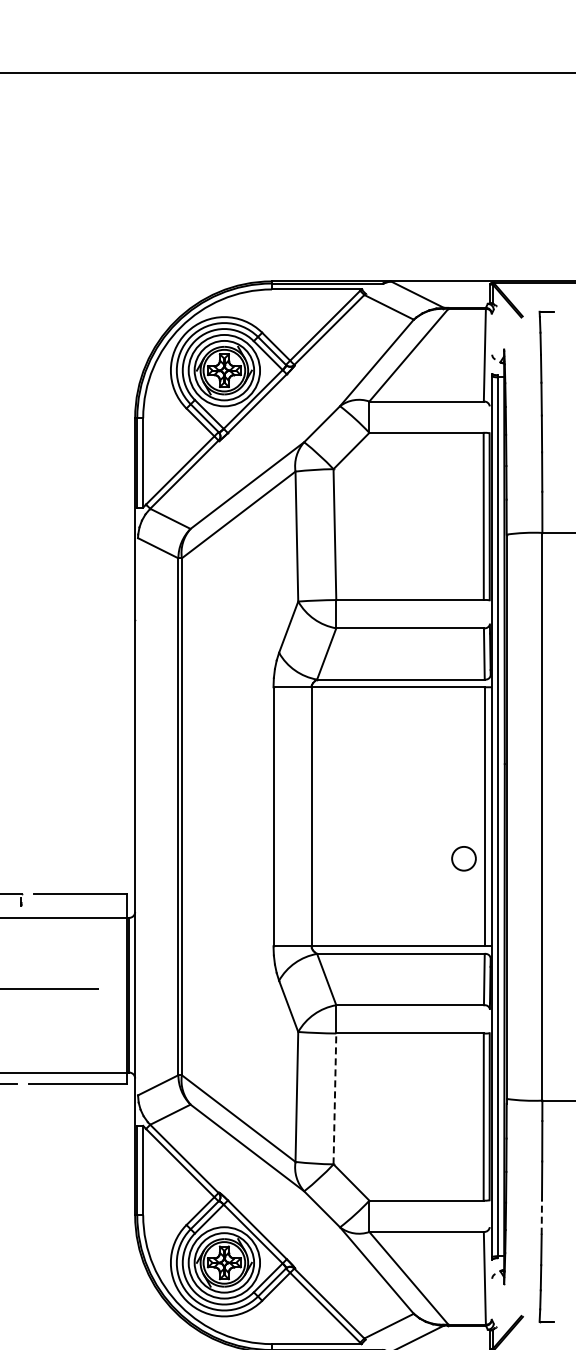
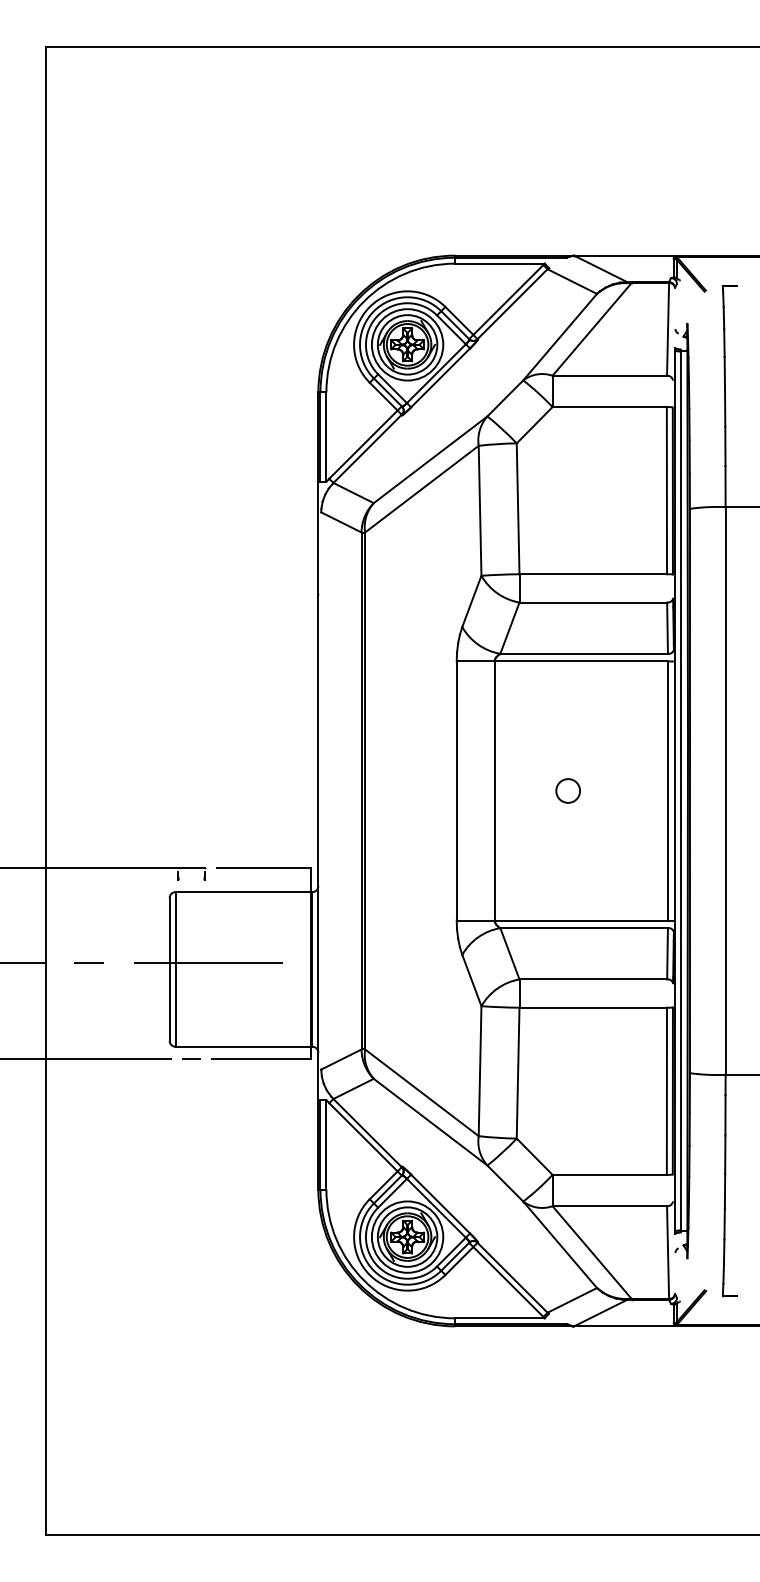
circle: (463, 858) -> (567, 790), moved
line: (335, 1098) -> (518, 1072), dashed -> solid
line: (542, 1216) -> (725, 1190), dashed -> solid

